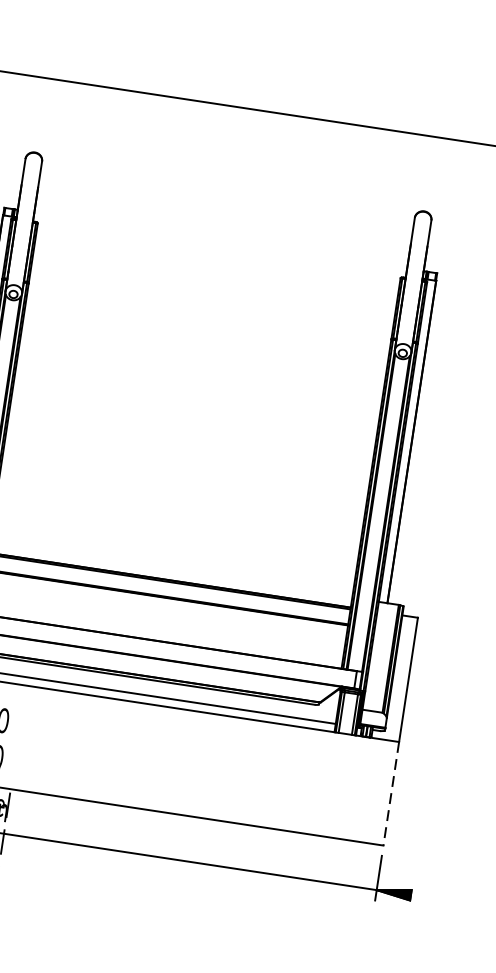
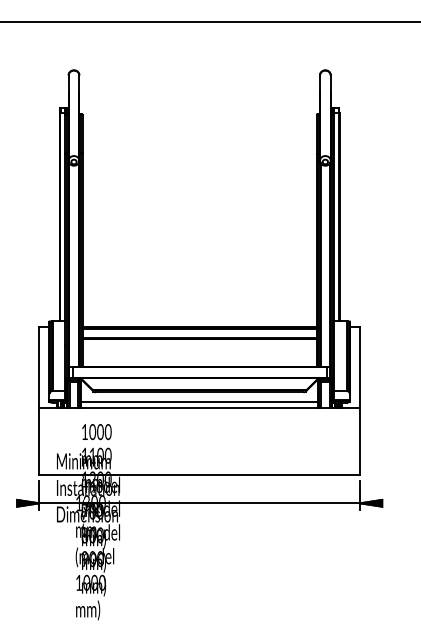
line: (391, 794) -> (360, 441), dashed -> solid

